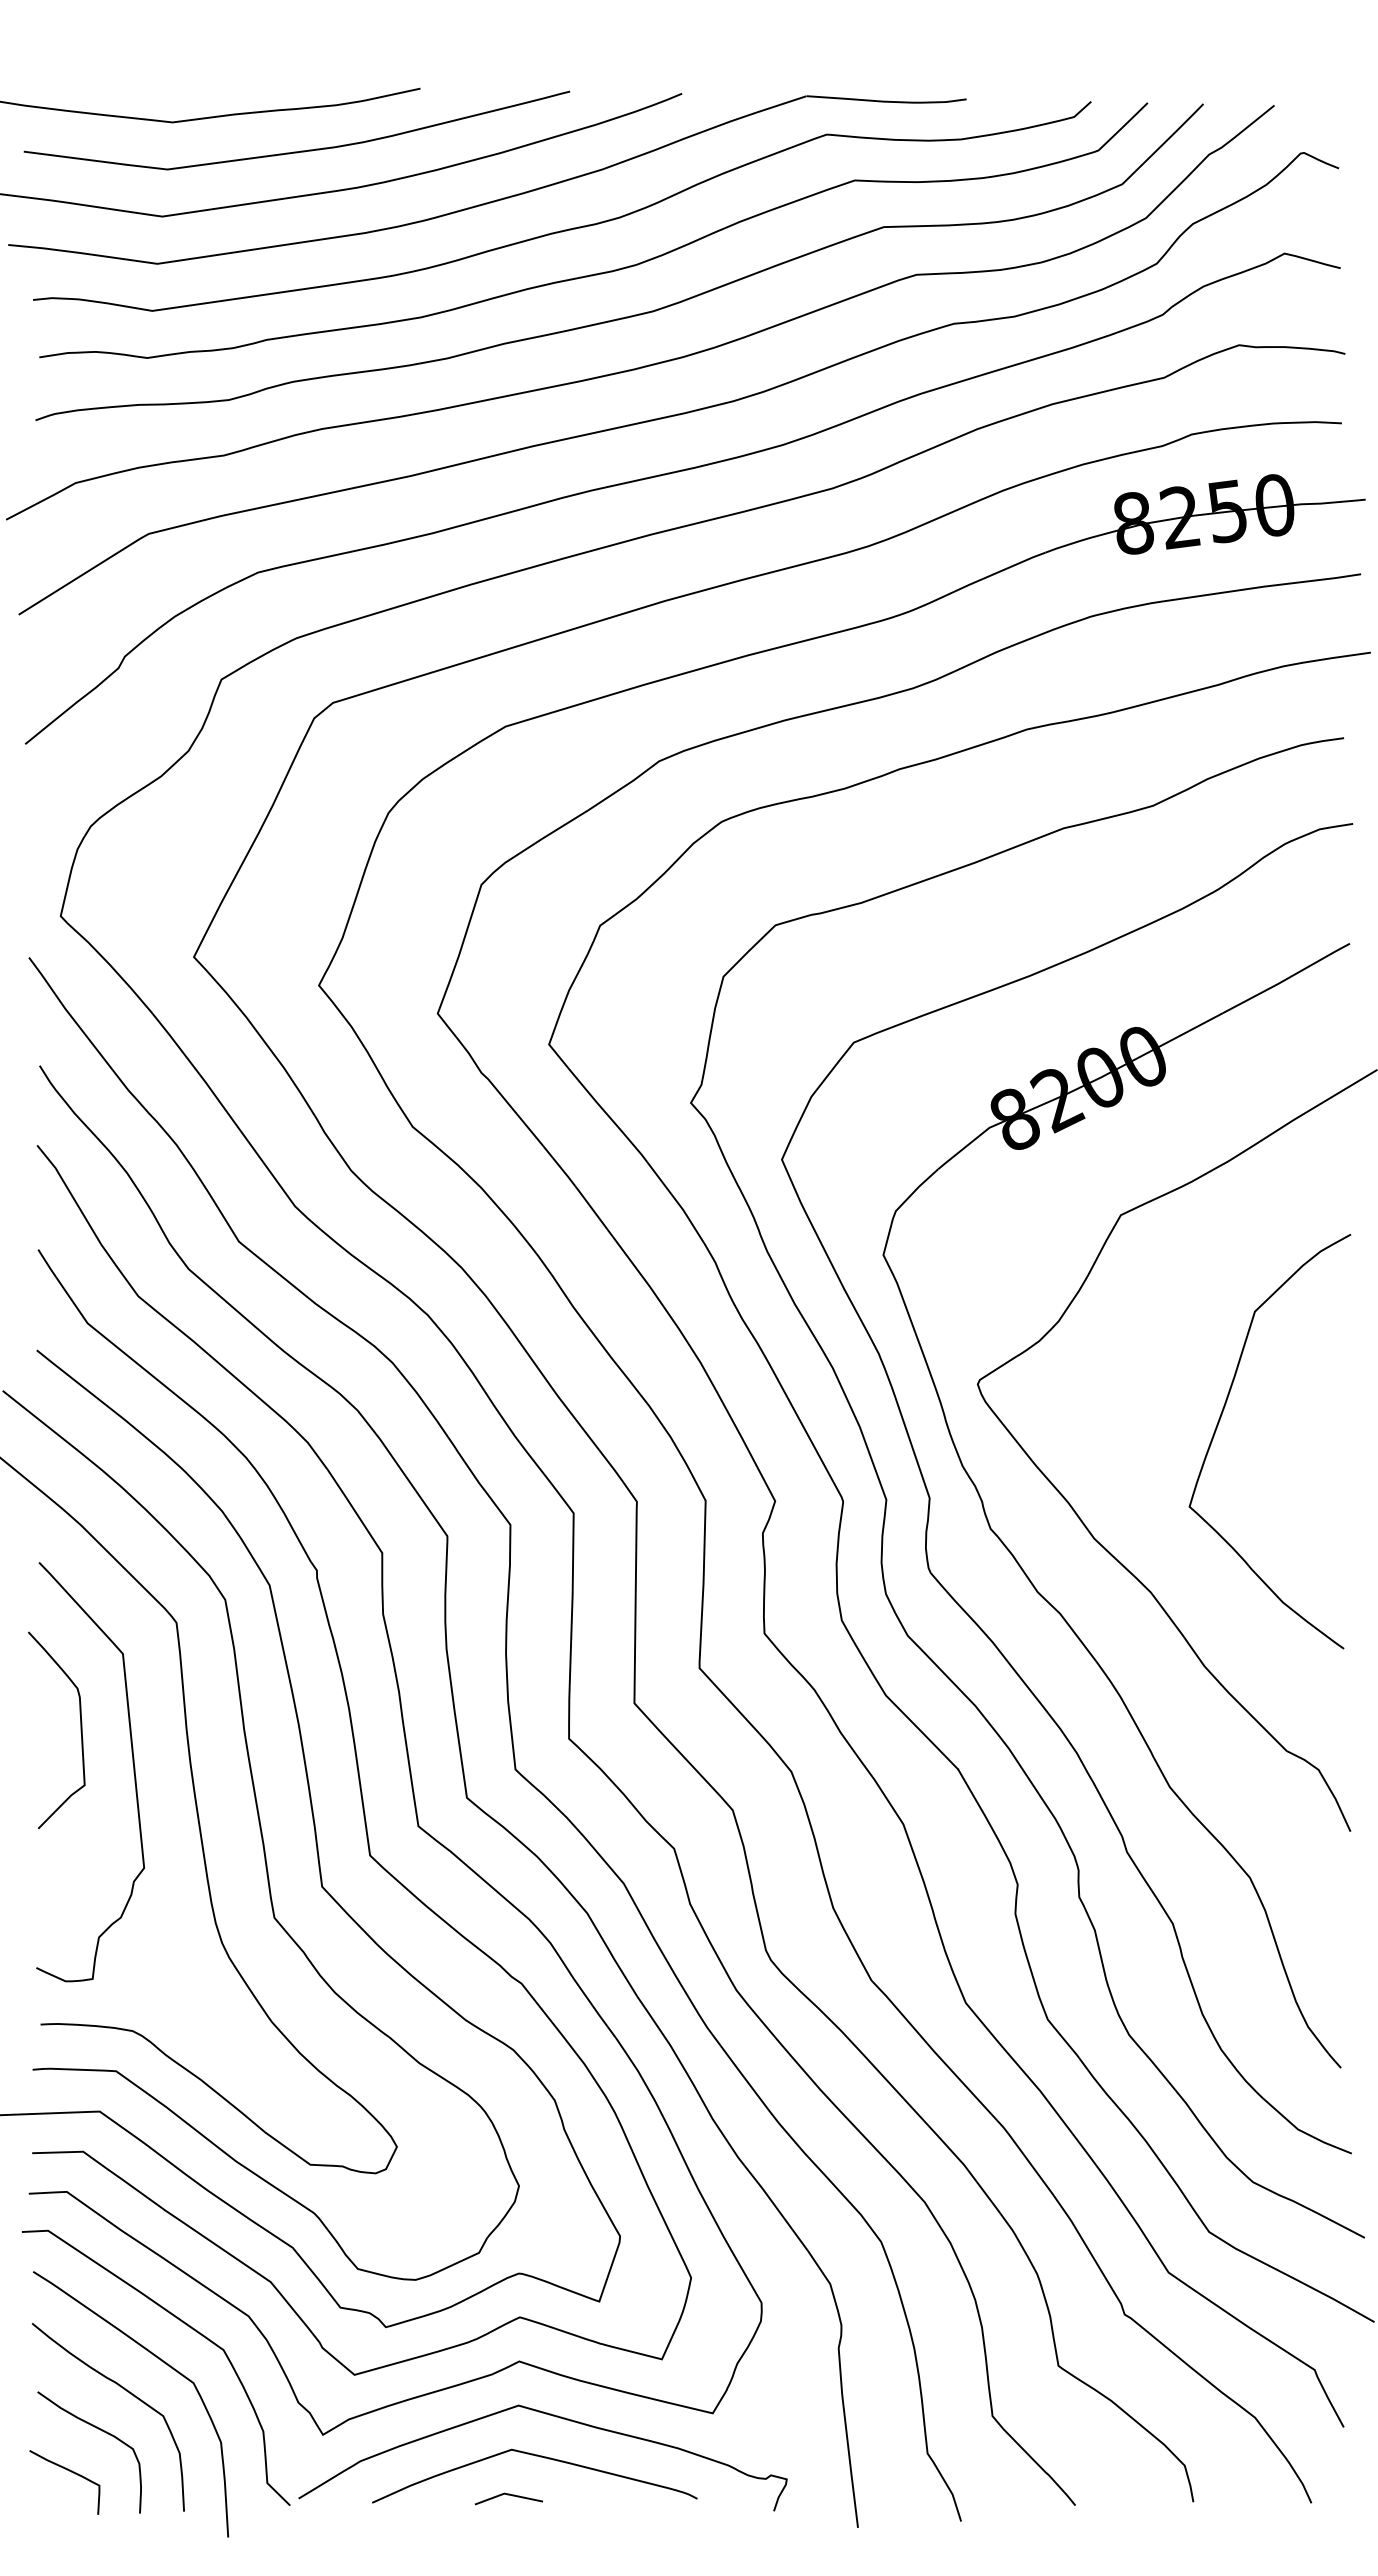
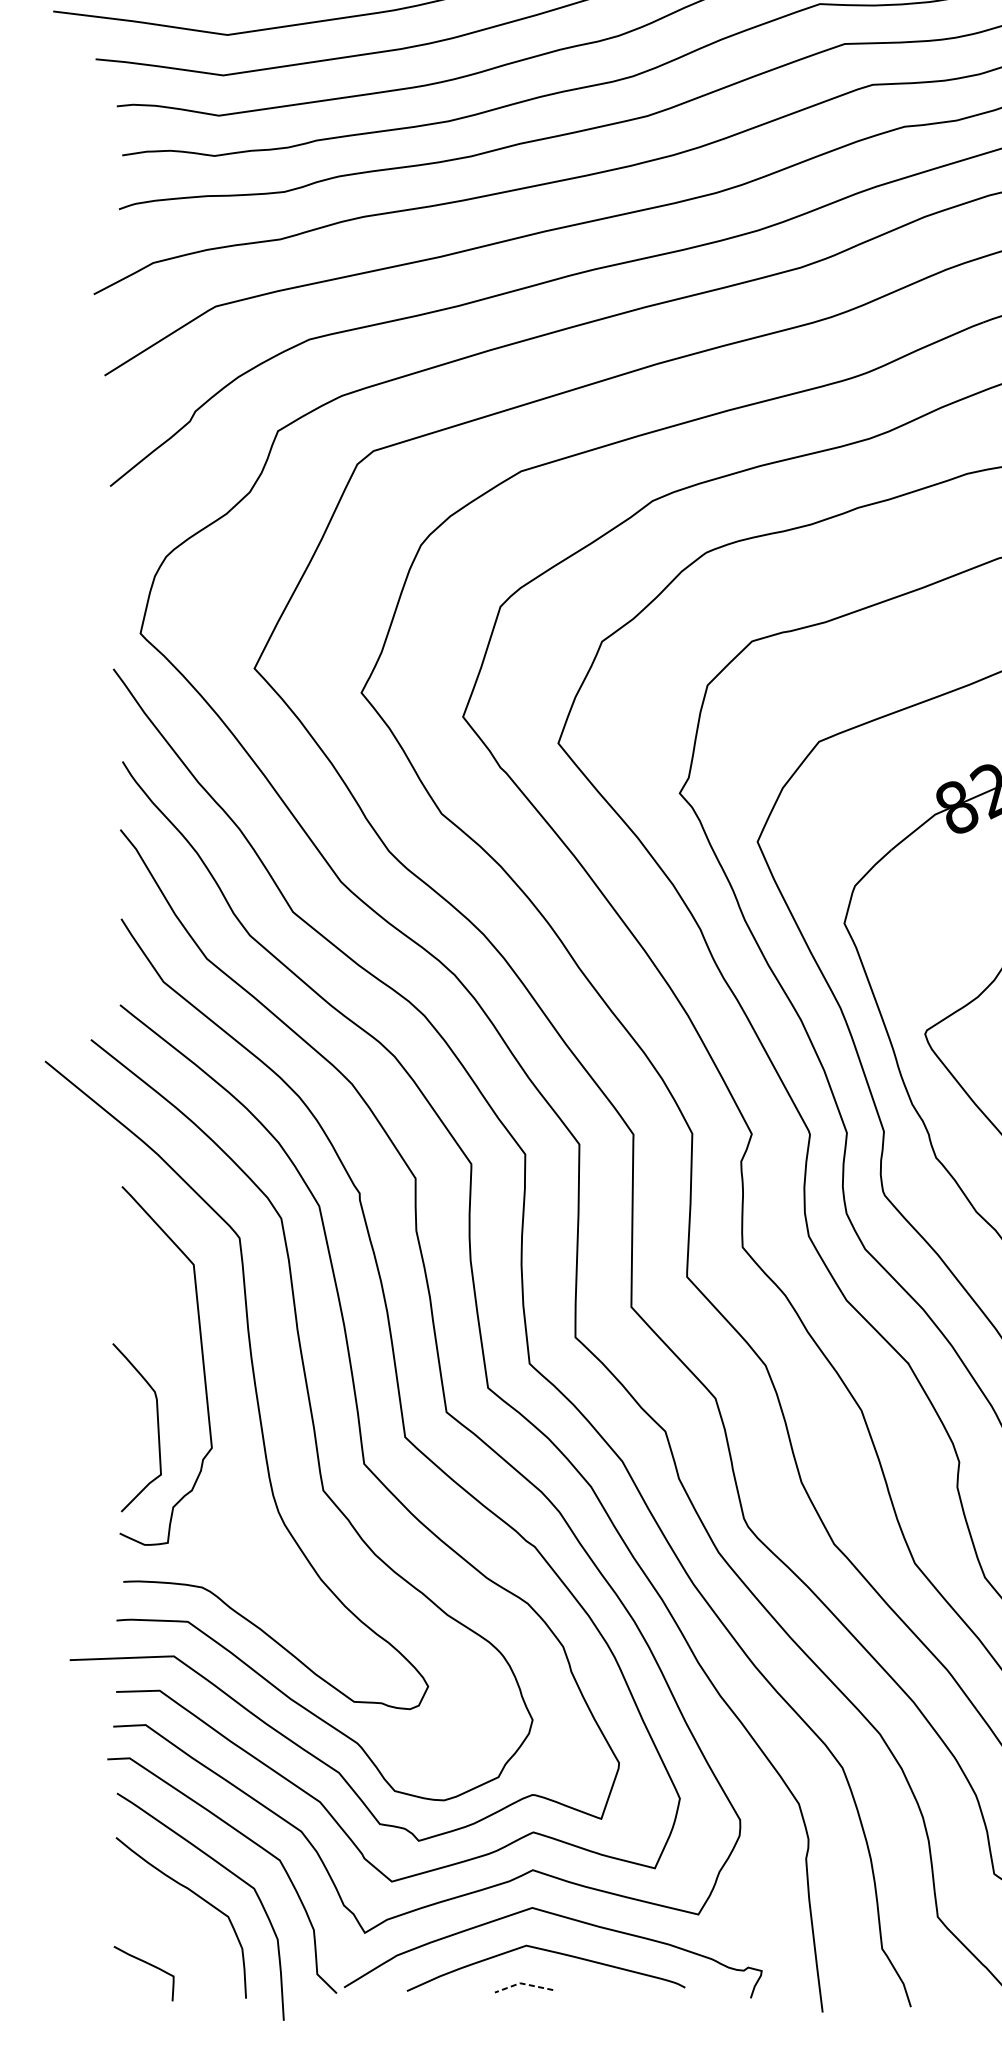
curve: (80, 1729) -> (157, 1426), moved
curve: (100, 2430) -> (174, 1929), removed
line: (508, 2494) -> (523, 1983), solid -> dashed

